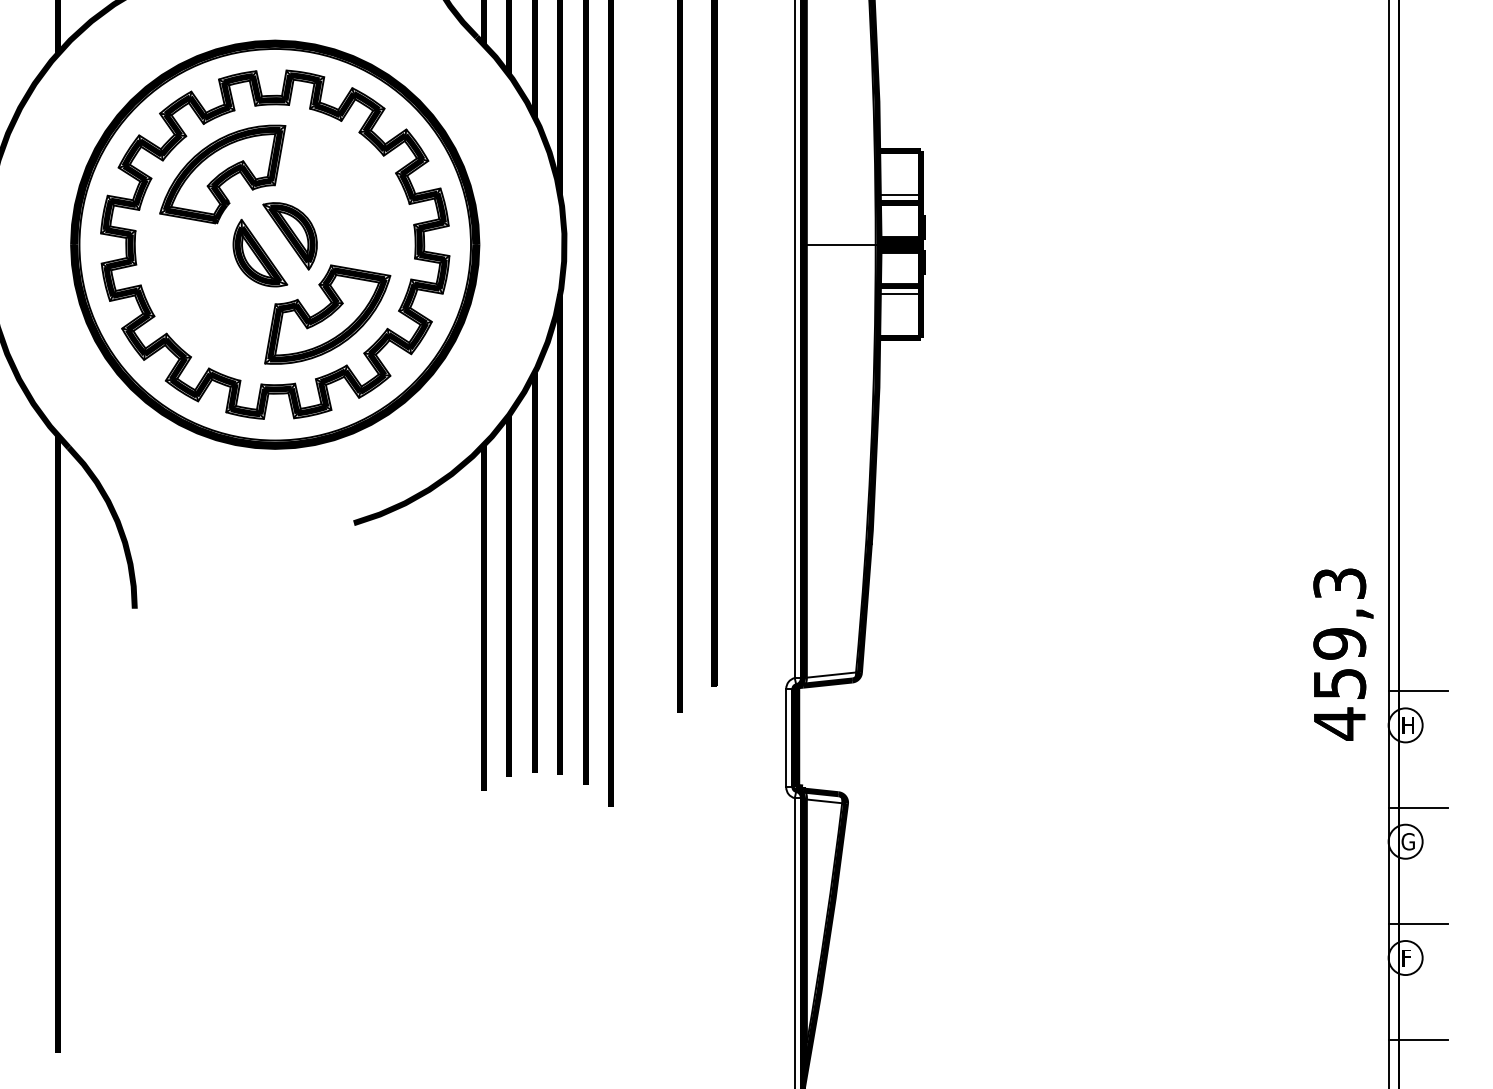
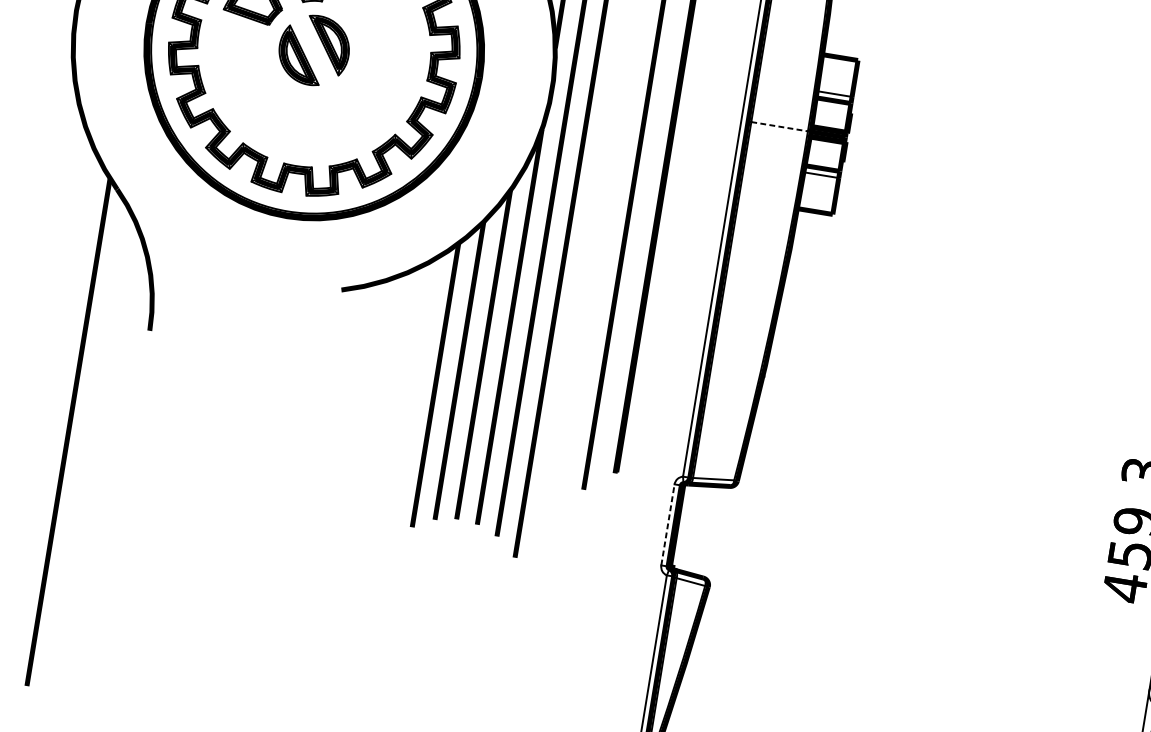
line: (841, 244) -> (779, 126), solid -> dashed
part: (327, 314) -> (347, 114), removed
line: (786, 737) -> (668, 524), solid -> dashed

